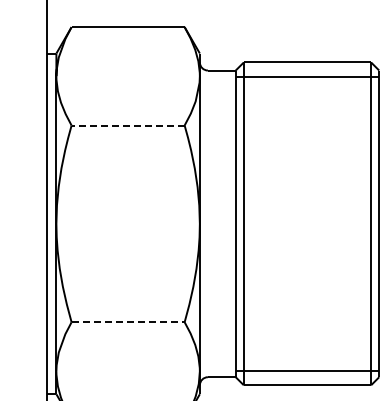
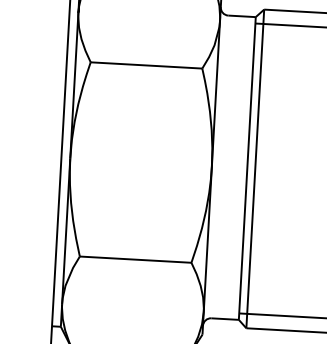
line: (128, 125) -> (146, 65), dashed -> solid
line: (128, 322) -> (135, 259), dashed -> solid

